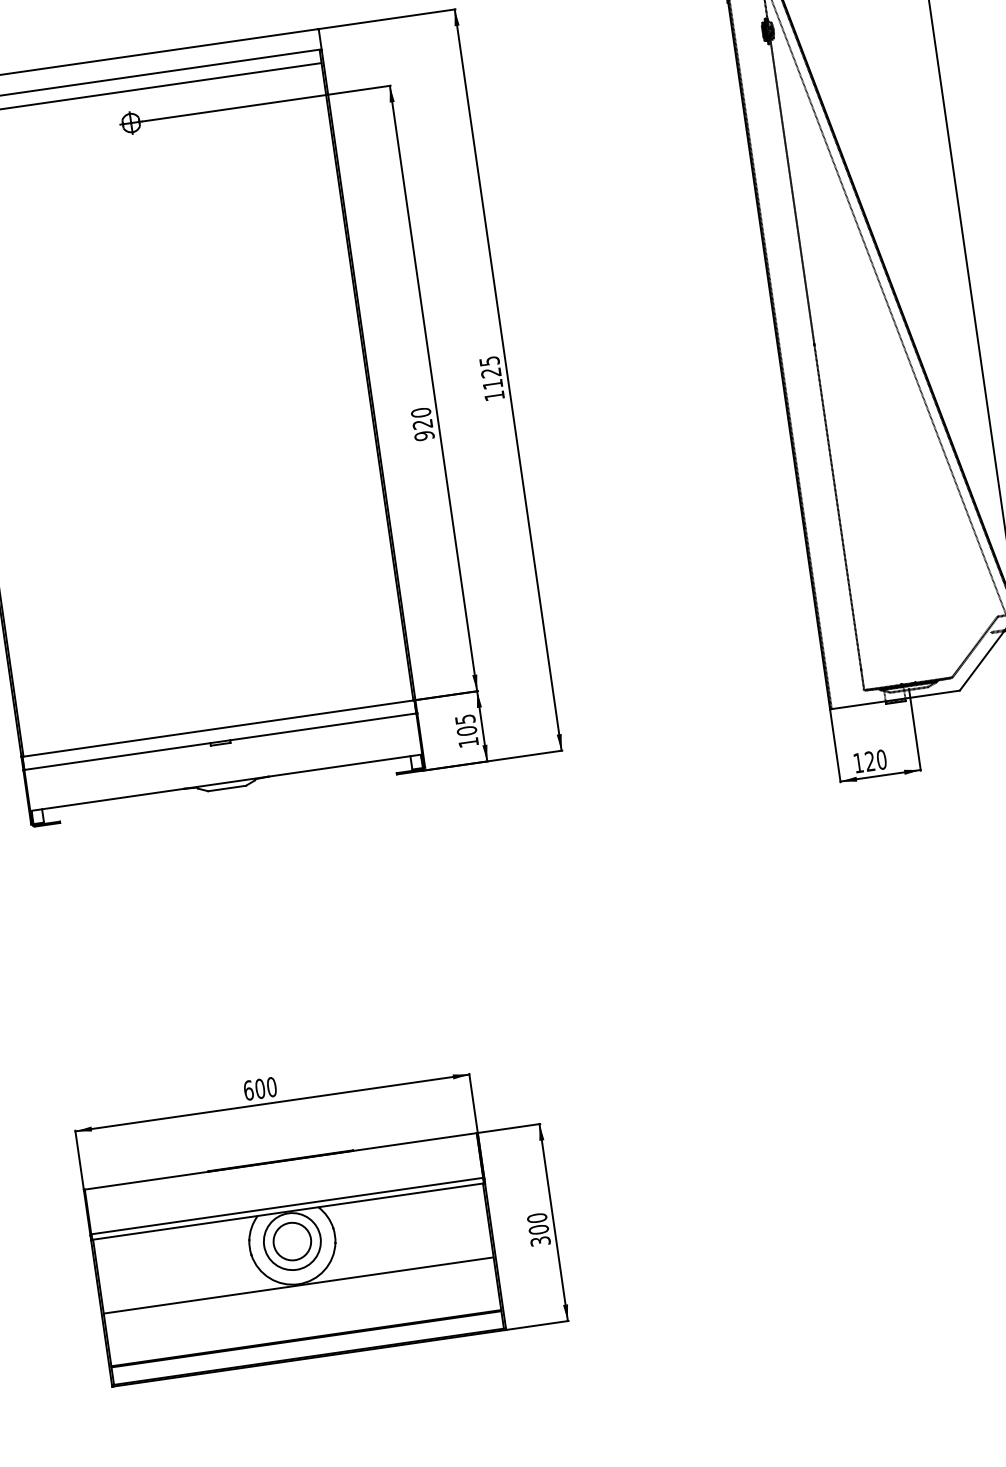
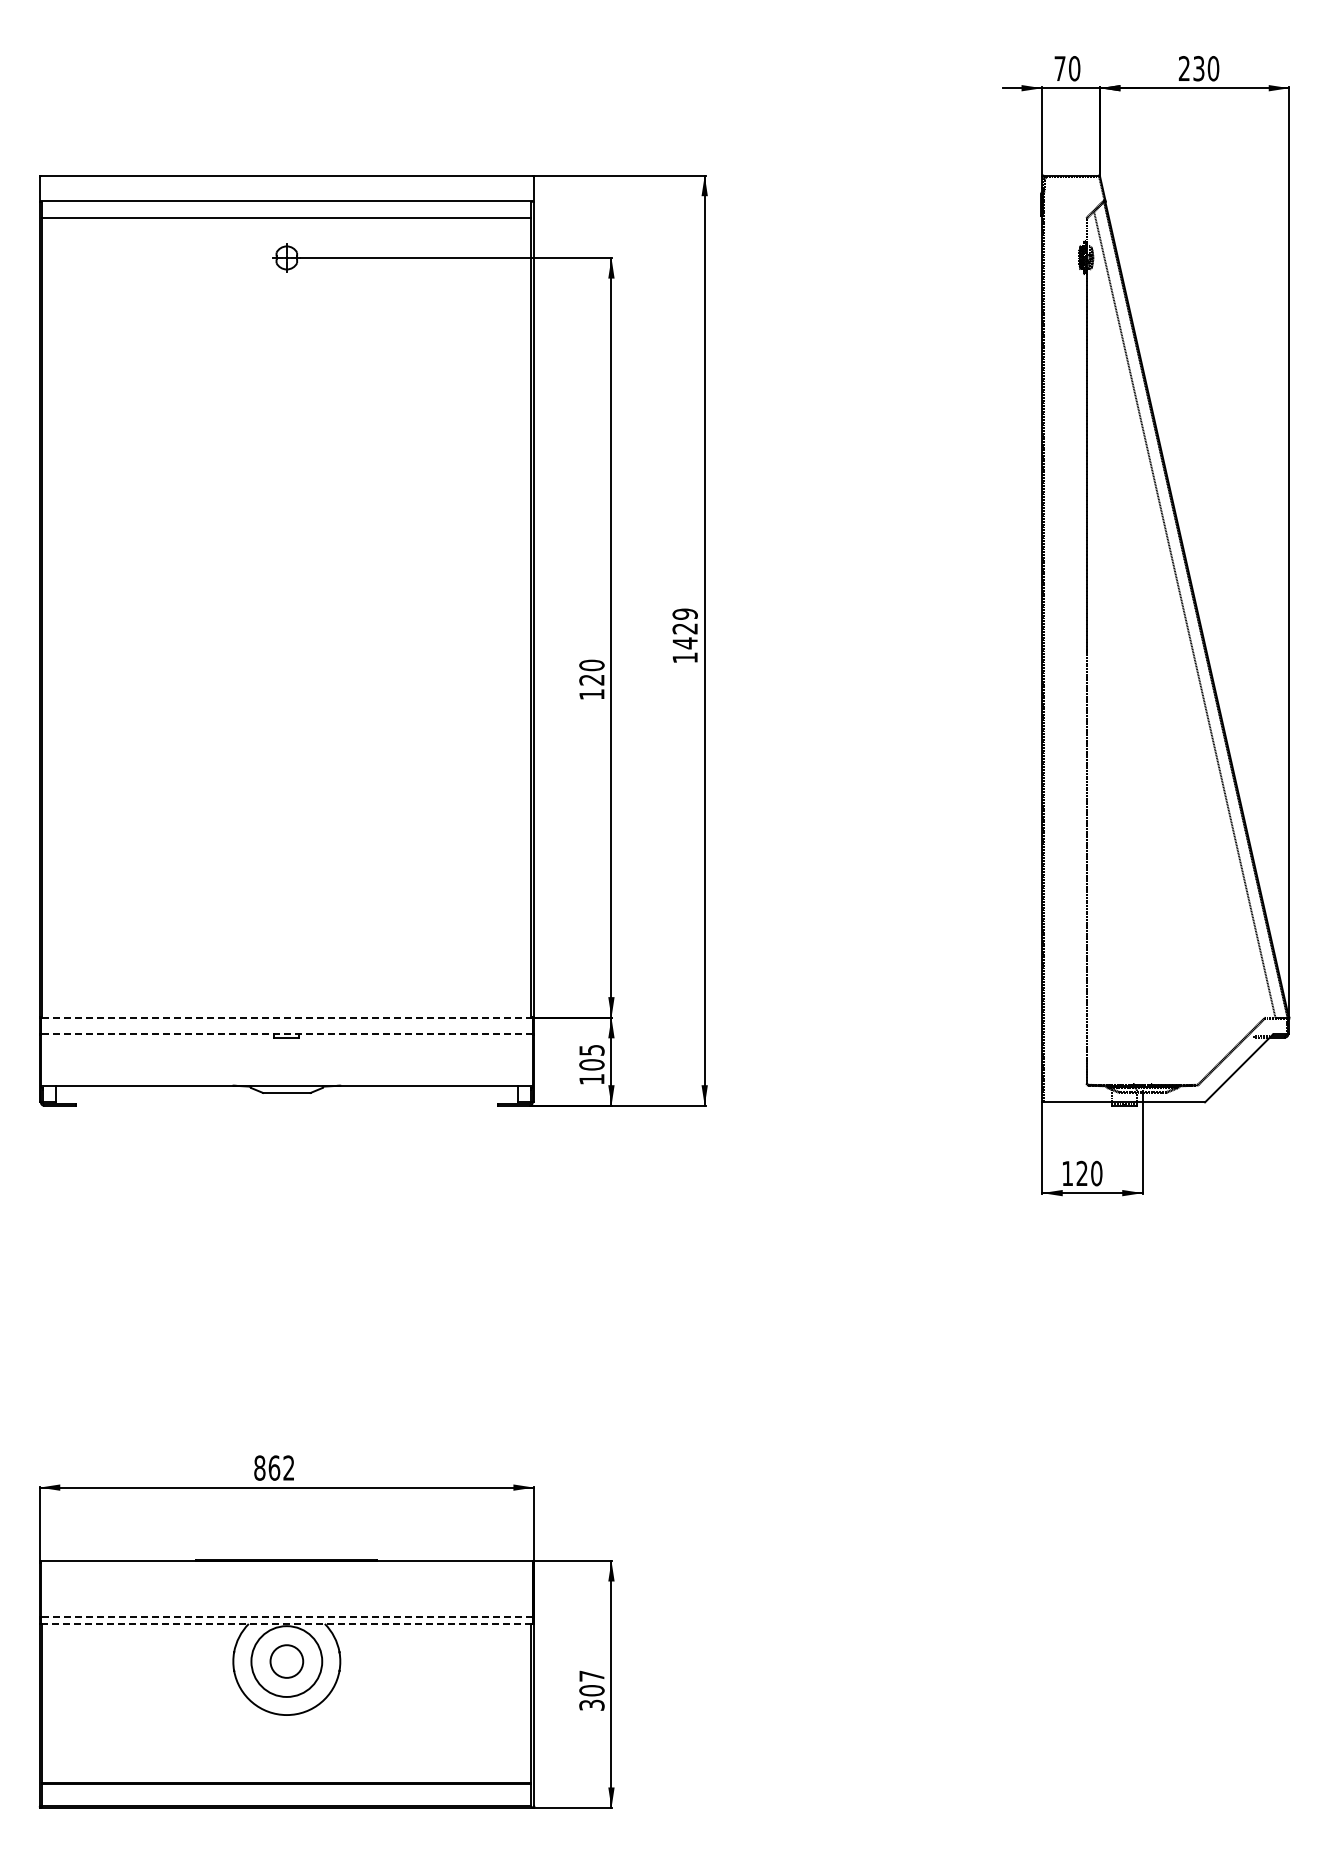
text: (490, 372) -> (684, 628), 1125 -> 1429
text: (424, 435) -> (591, 694), 920 -> 120
line: (218, 728) -> (286, 1017), solid -> dashed
line: (220, 741) -> (286, 1034), solid -> dashed
text: (260, 1088) -> (274, 1467), 600 -> 862
line: (286, 1205) -> (286, 1616), solid -> dashed
line: (287, 1211) -> (286, 1623), solid -> dashed
text: (536, 1217) -> (591, 1675), 300 -> 307
circle: (292, 1241) -> (286, 1661), size x0.7
line: (298, 1285) -> (286, 1716), removed

